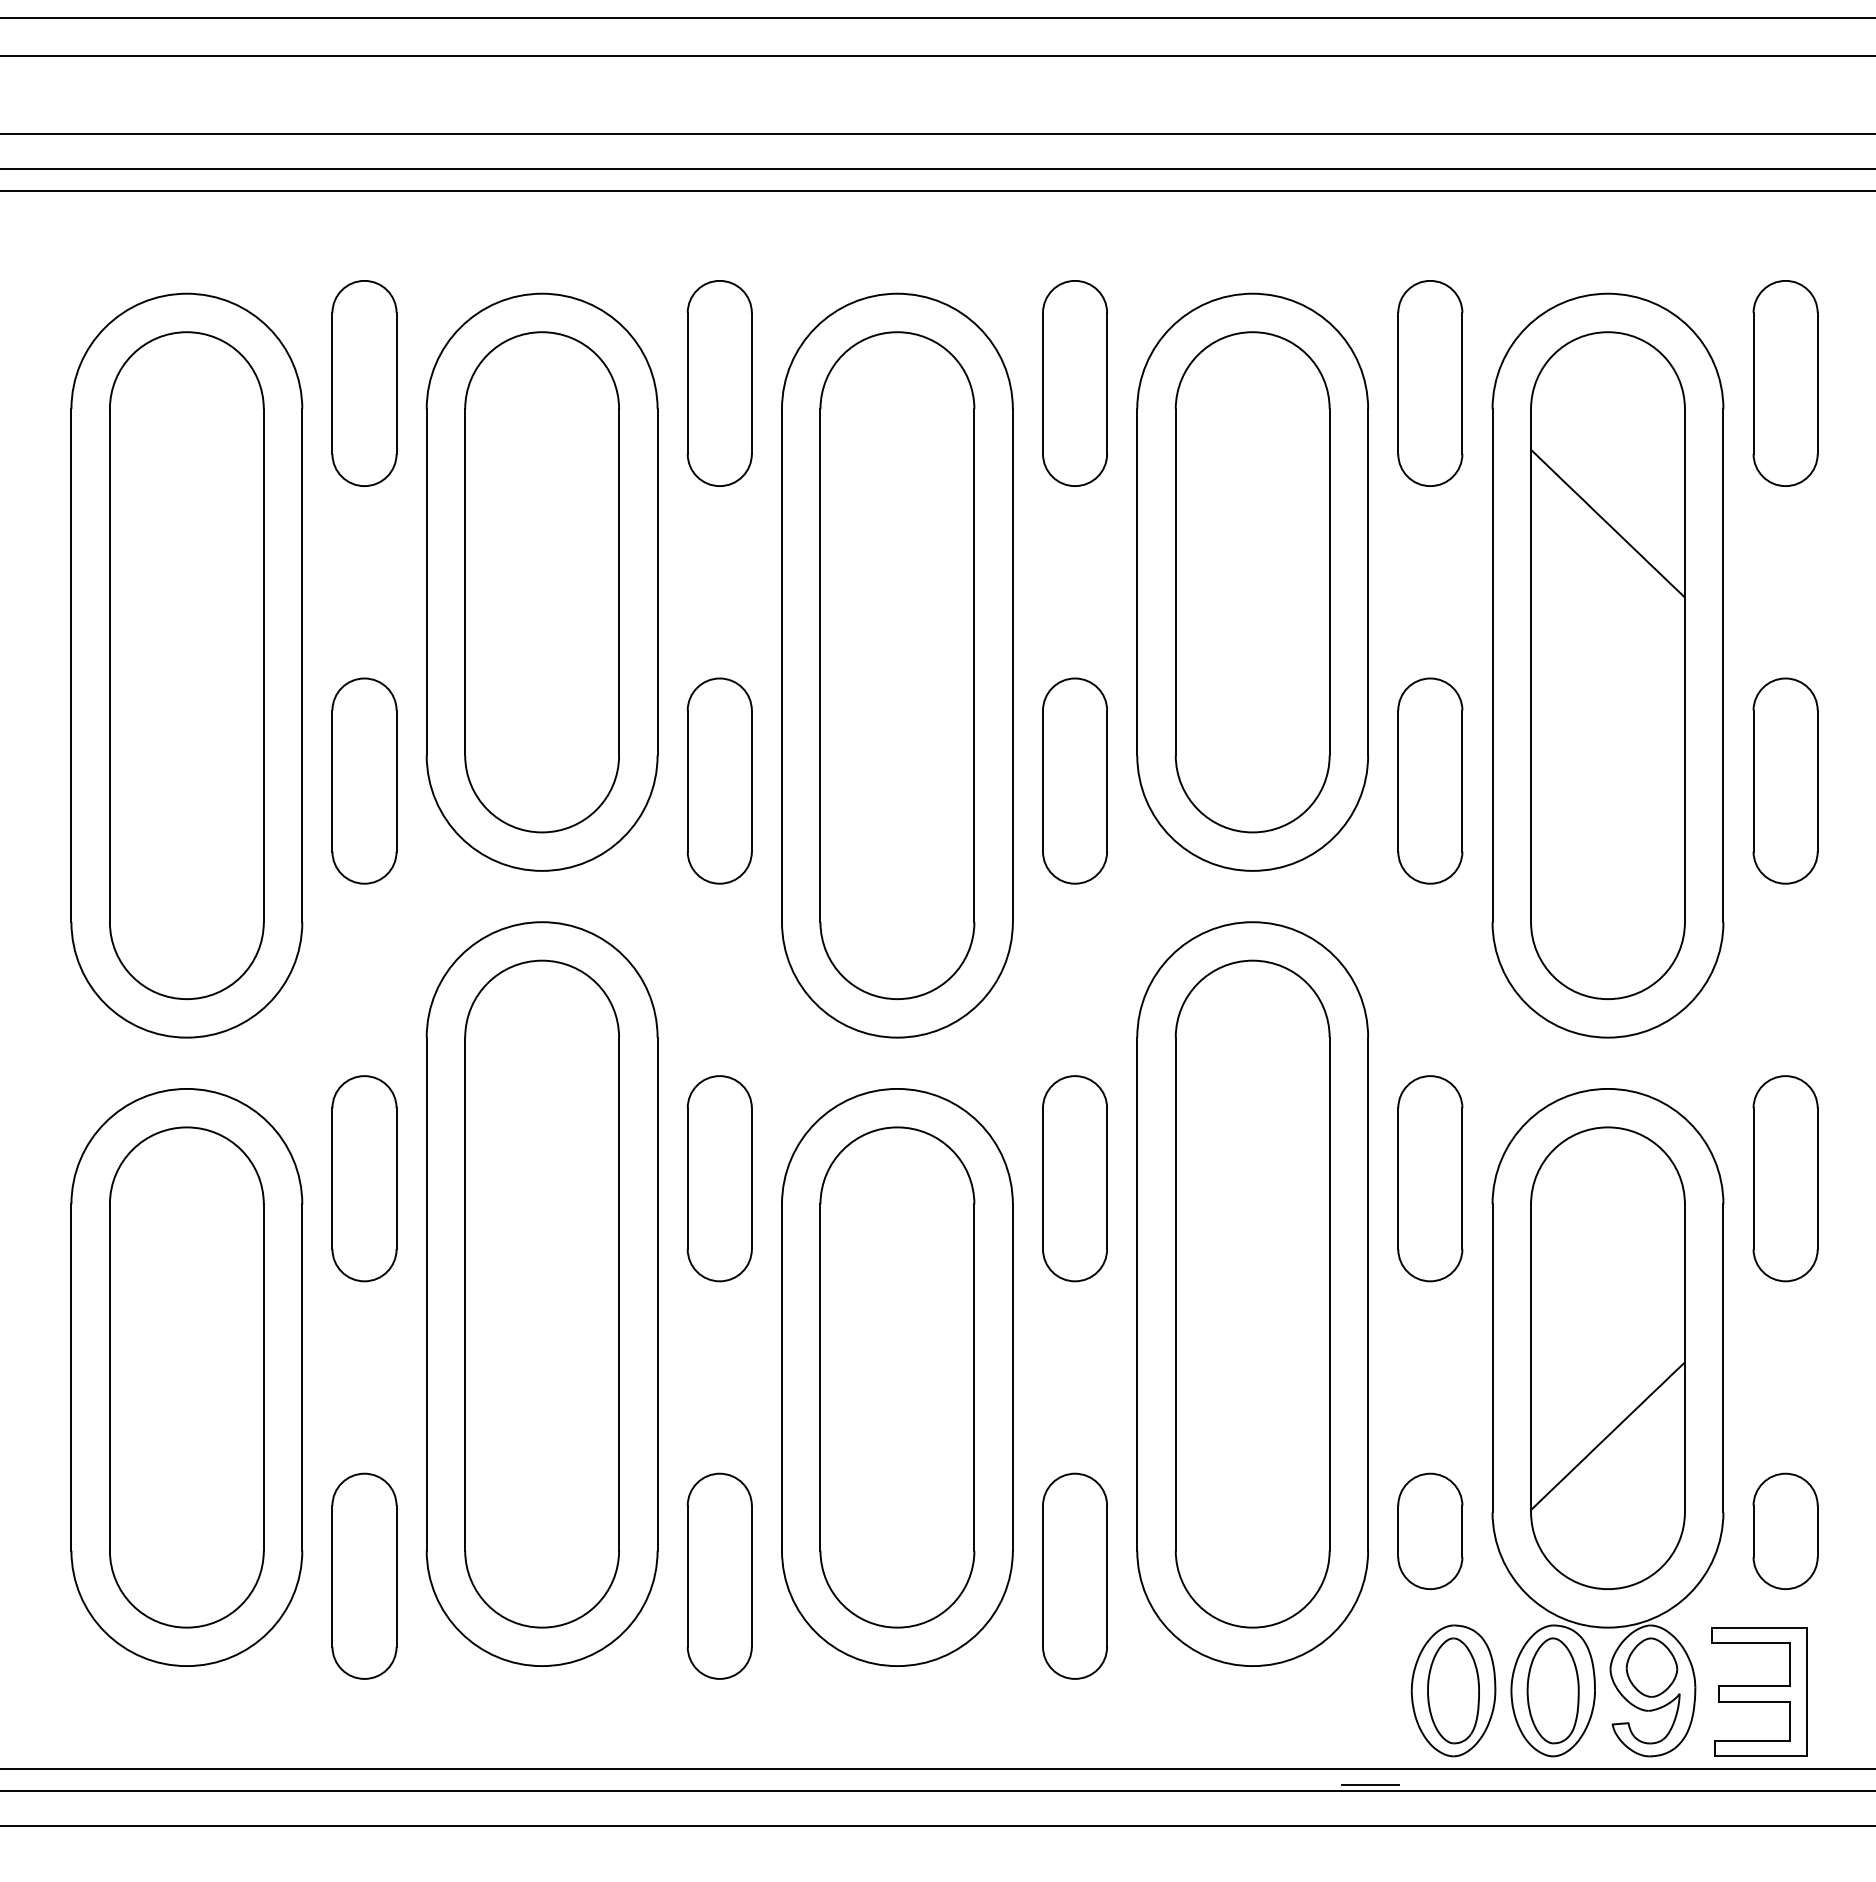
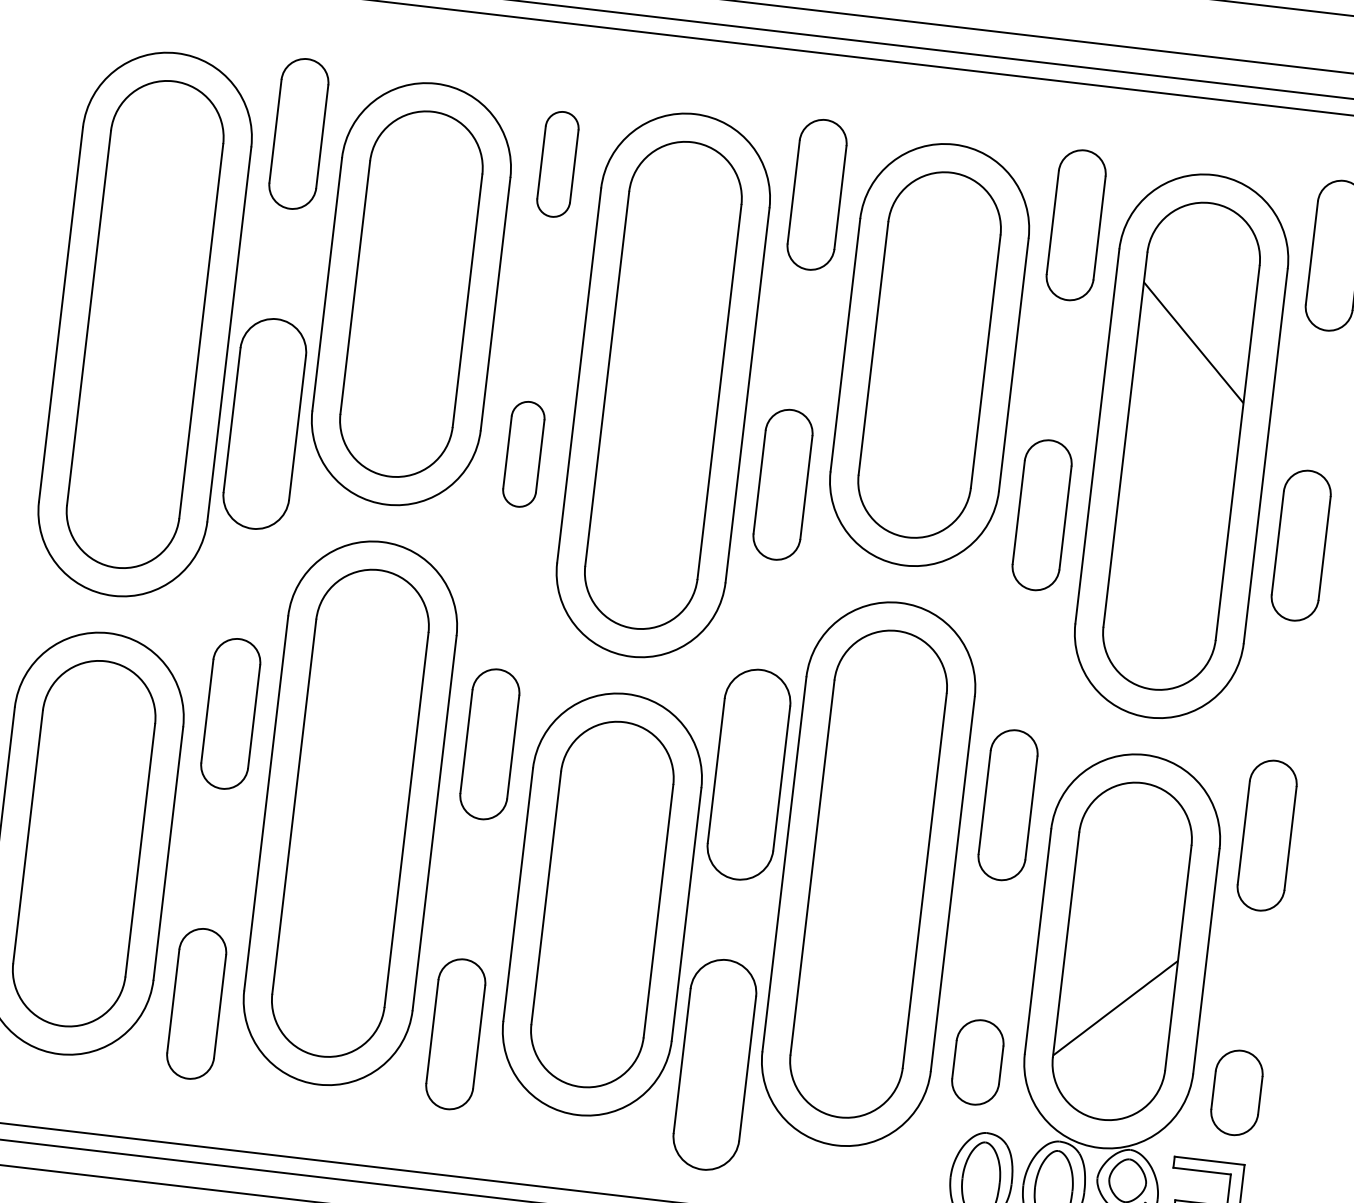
part: (719, 383) -> (557, 164), size x0.7
part: (364, 780) -> (264, 423), size x1.4
part: (719, 780) -> (523, 453), size x0.7
part: (1074, 1178) -> (748, 774), size x1.4
part: (1074, 1575) -> (714, 1064), size x1.4

